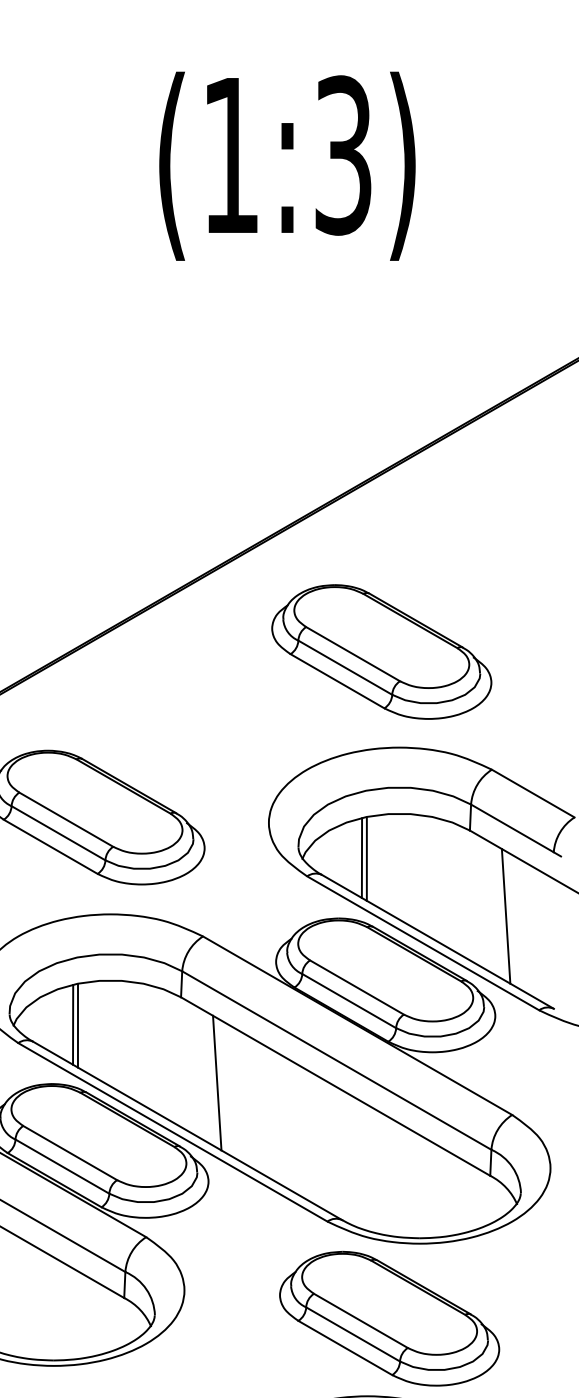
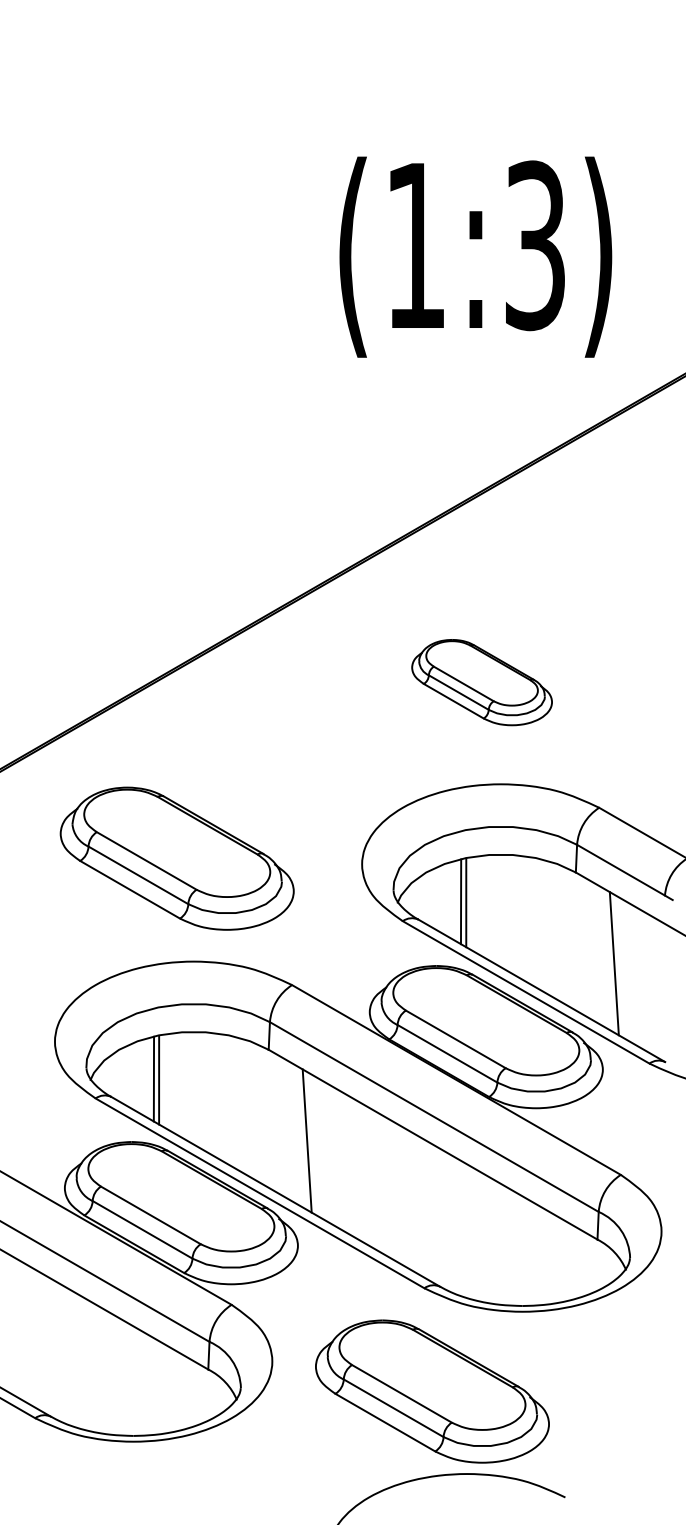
text: (287, 165) -> (475, 256), moved
part: (381, 651) -> (481, 682), size x0.6
part: (389, 1318) -> (432, 1391), moved

